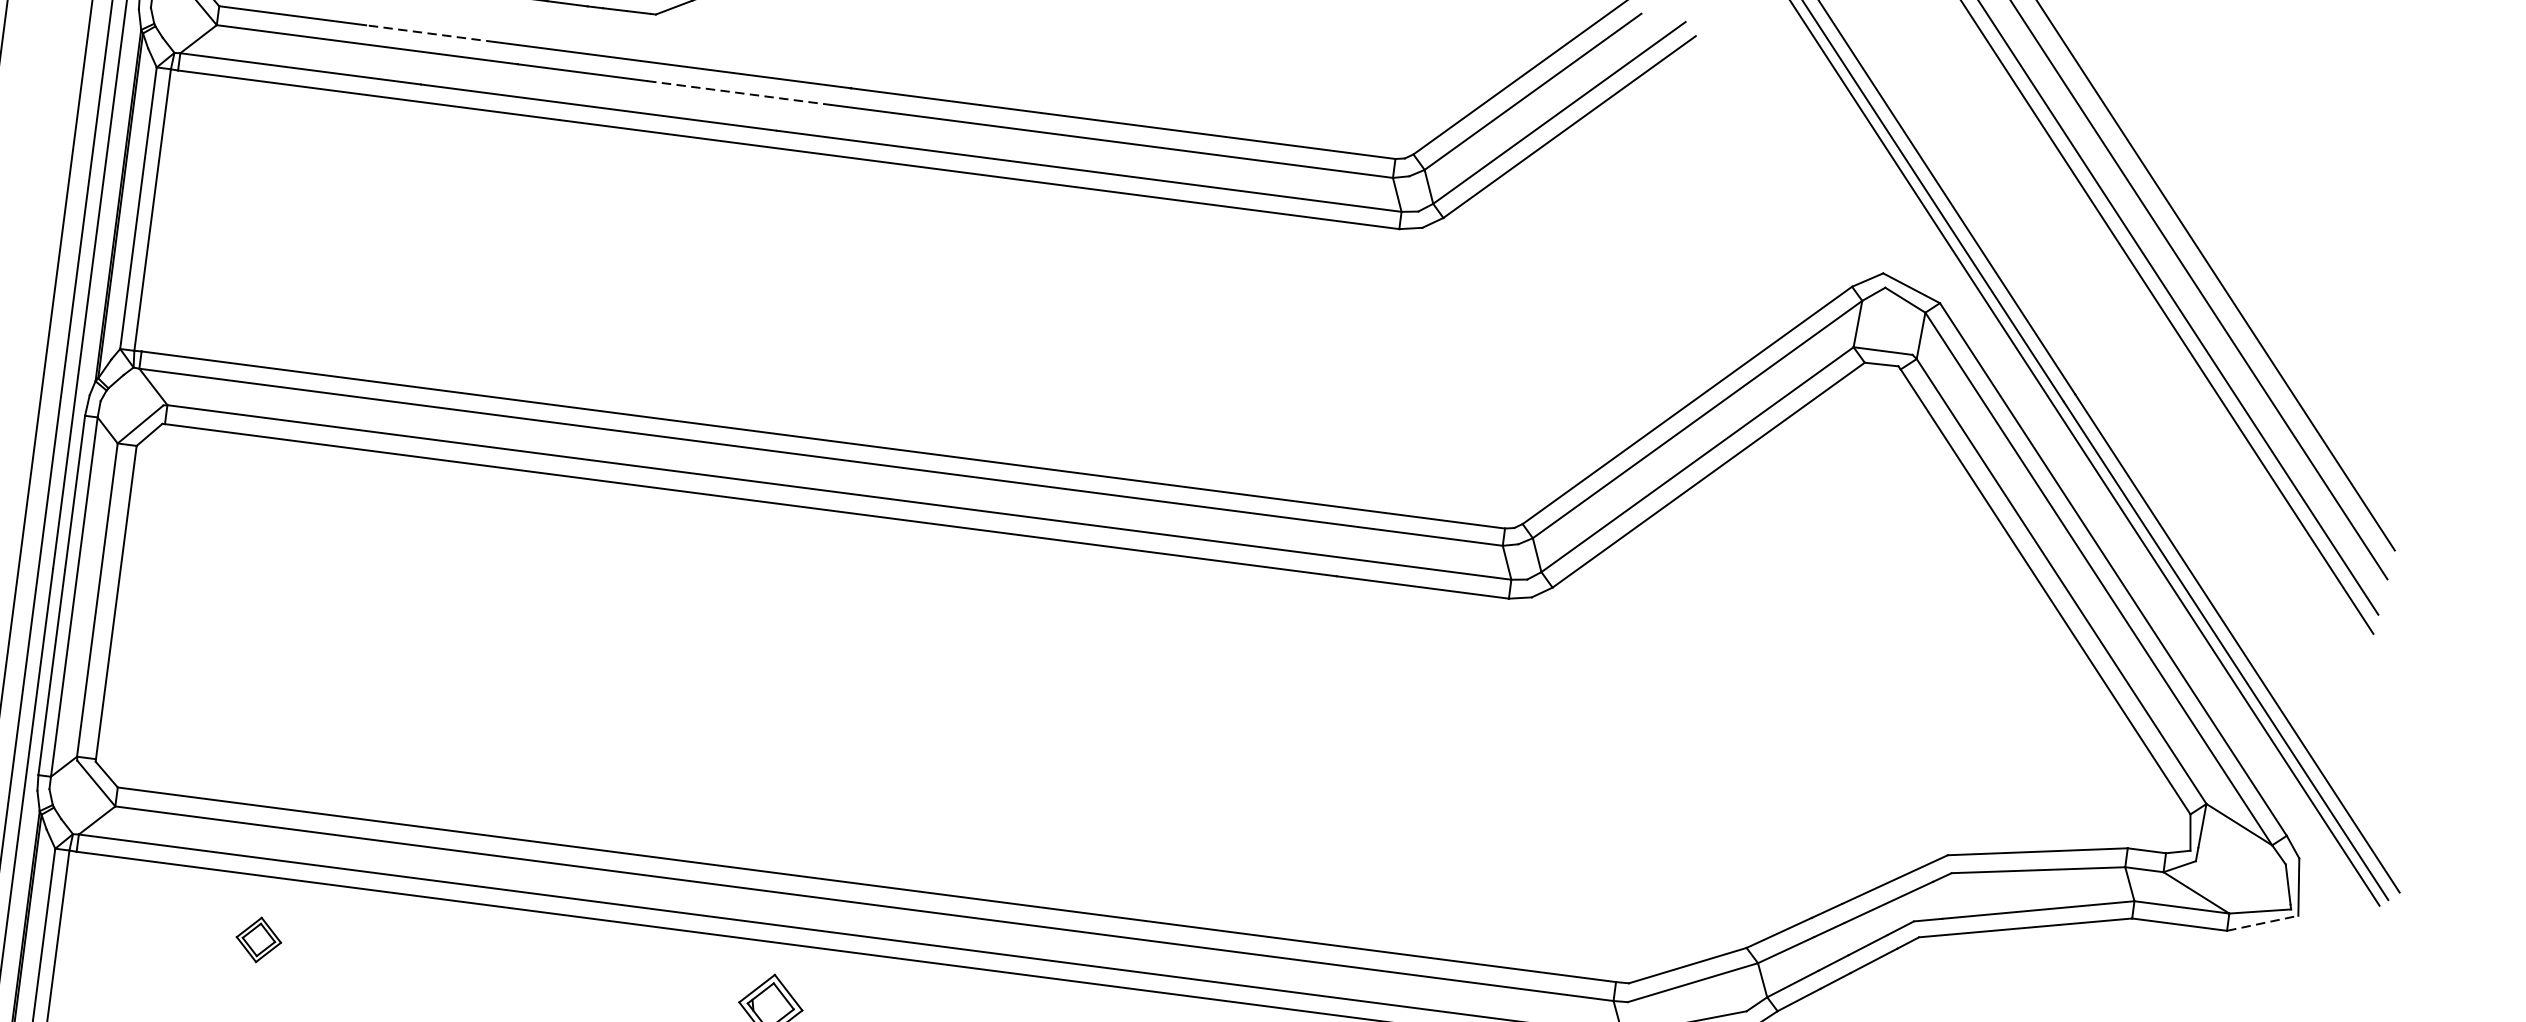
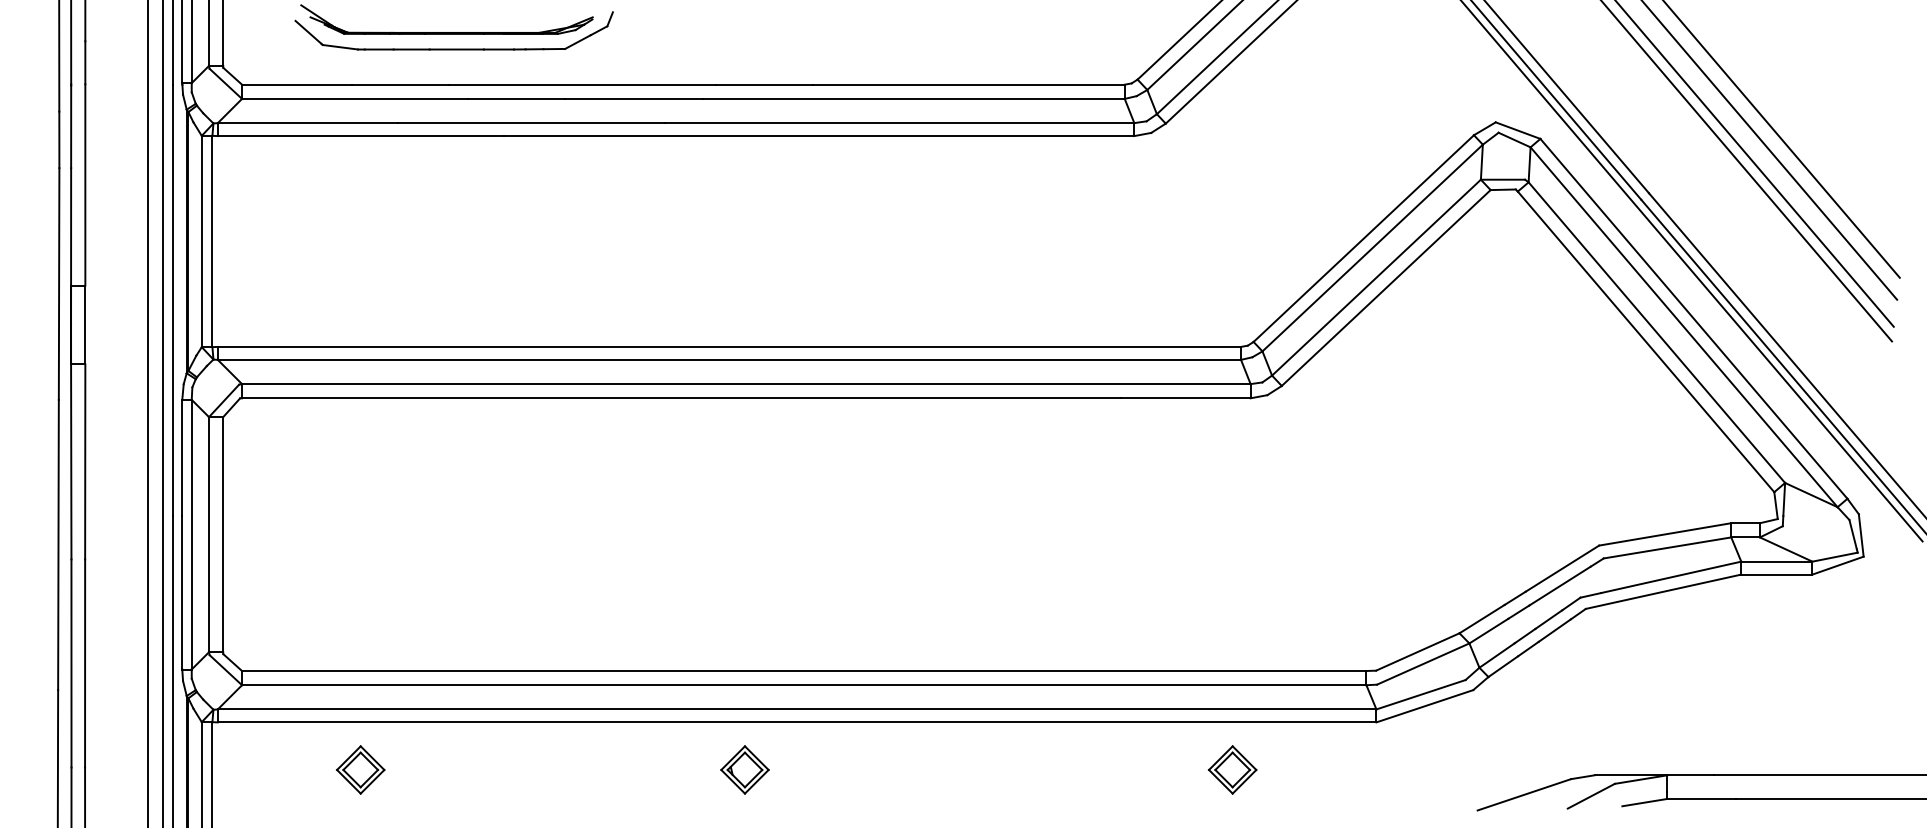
line: (430, 33) -> (400, 84), dashed -> solid
line: (739, 92) -> (634, 98), dashed -> solid
line: (2263, 923) -> (1838, 565), dashed -> solid
part: (258, 939) -> (360, 769), size x1.43

